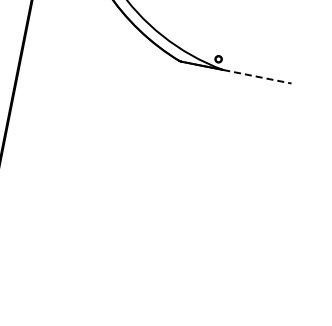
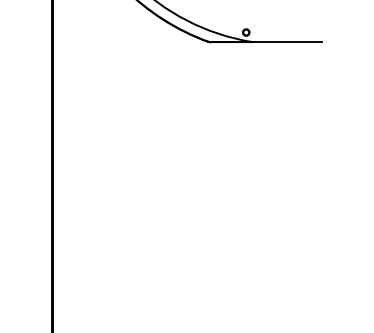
line: (257, 77) -> (287, 42), dashed -> solid

